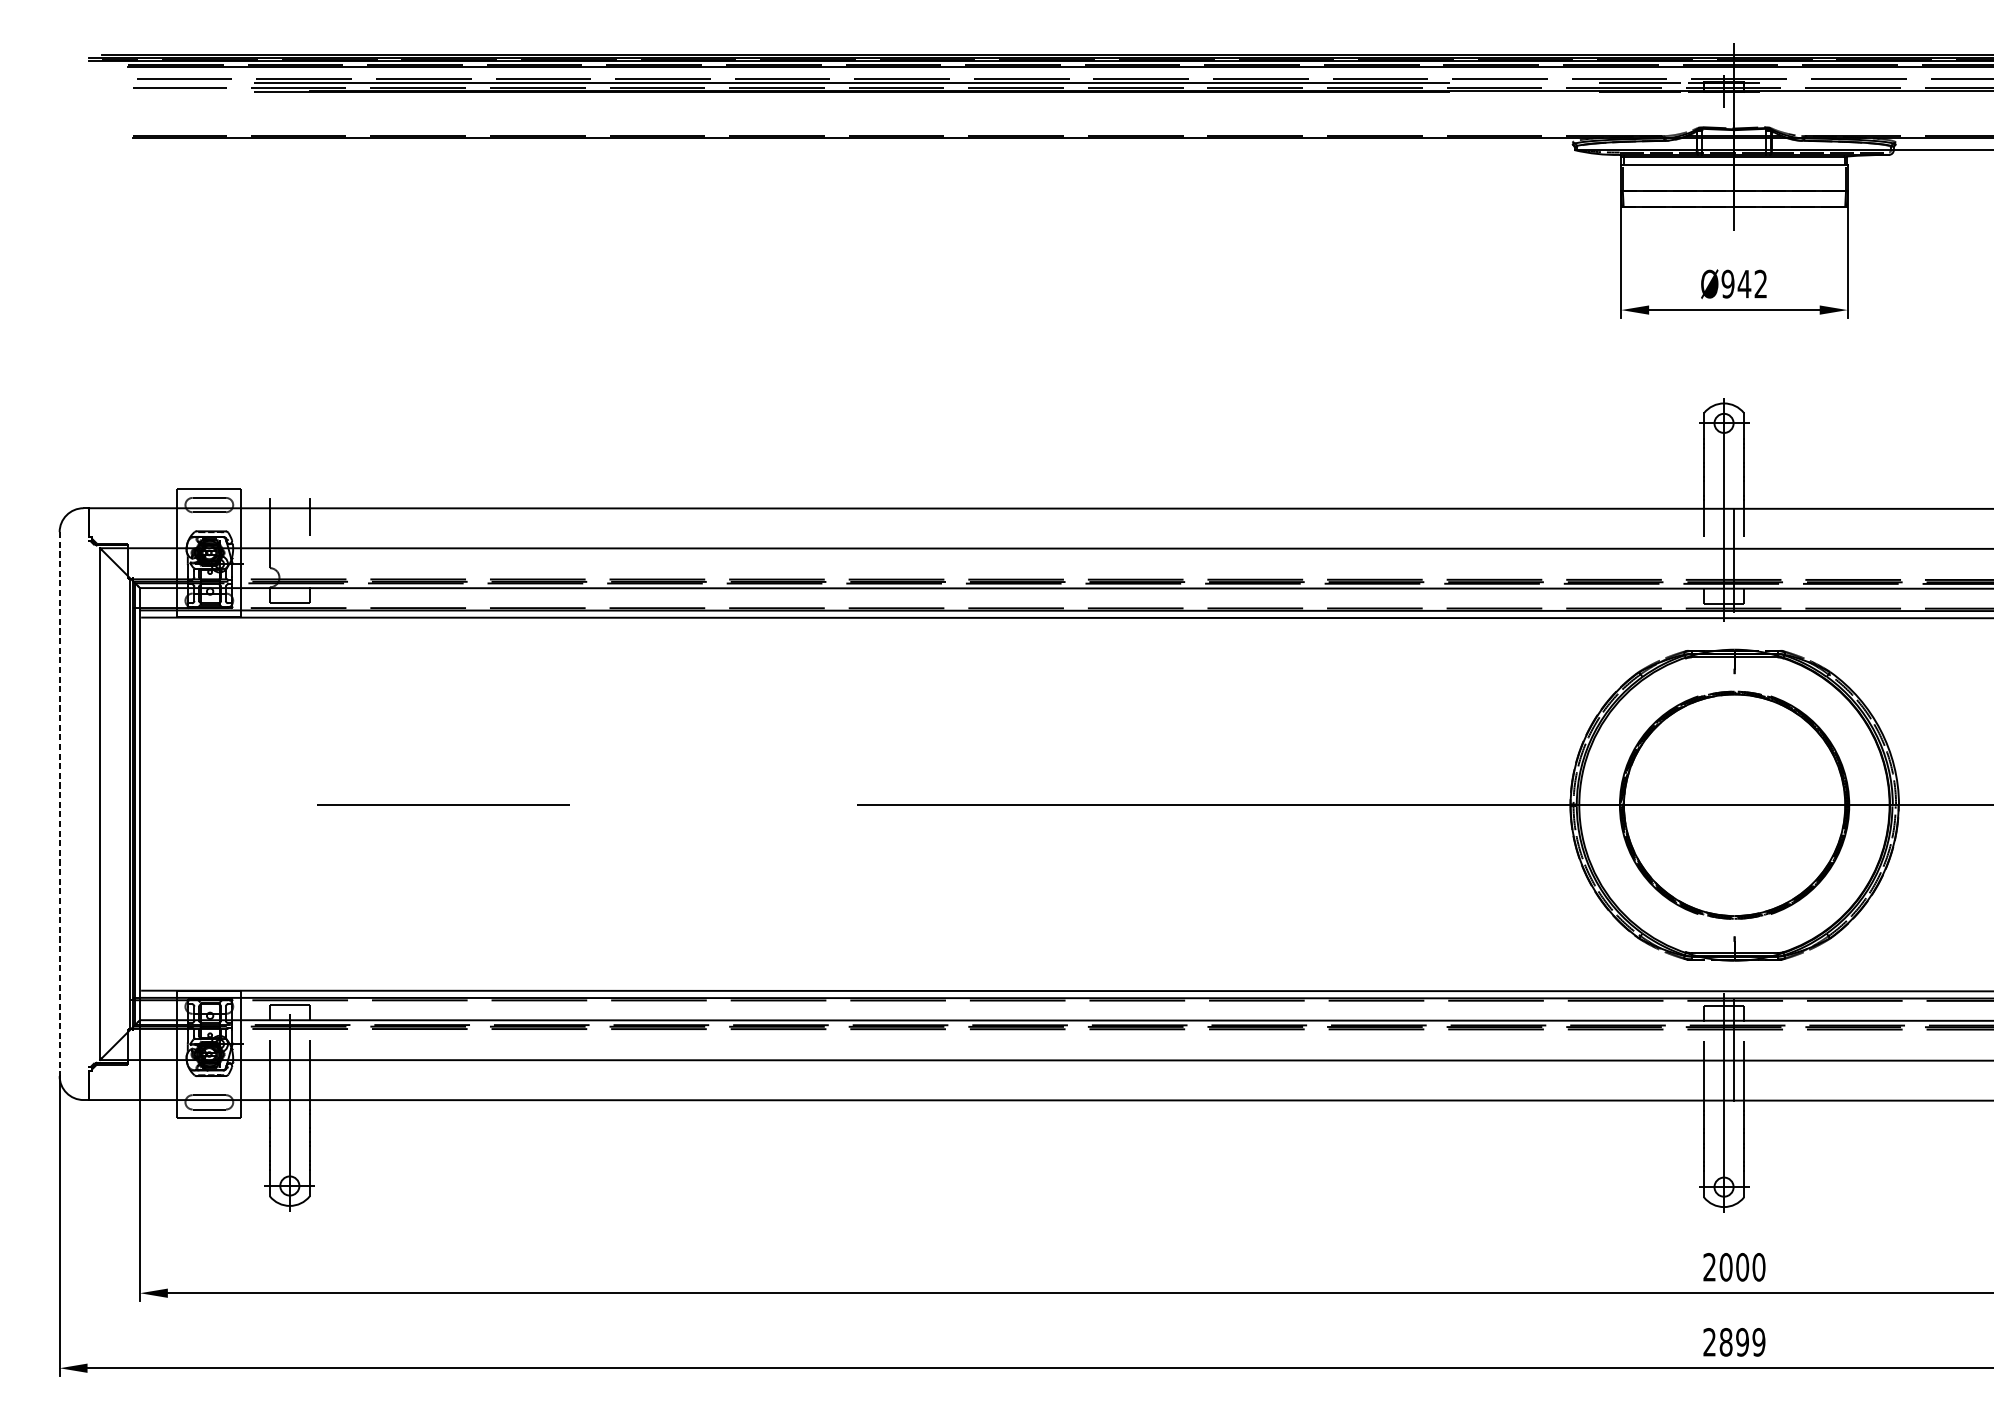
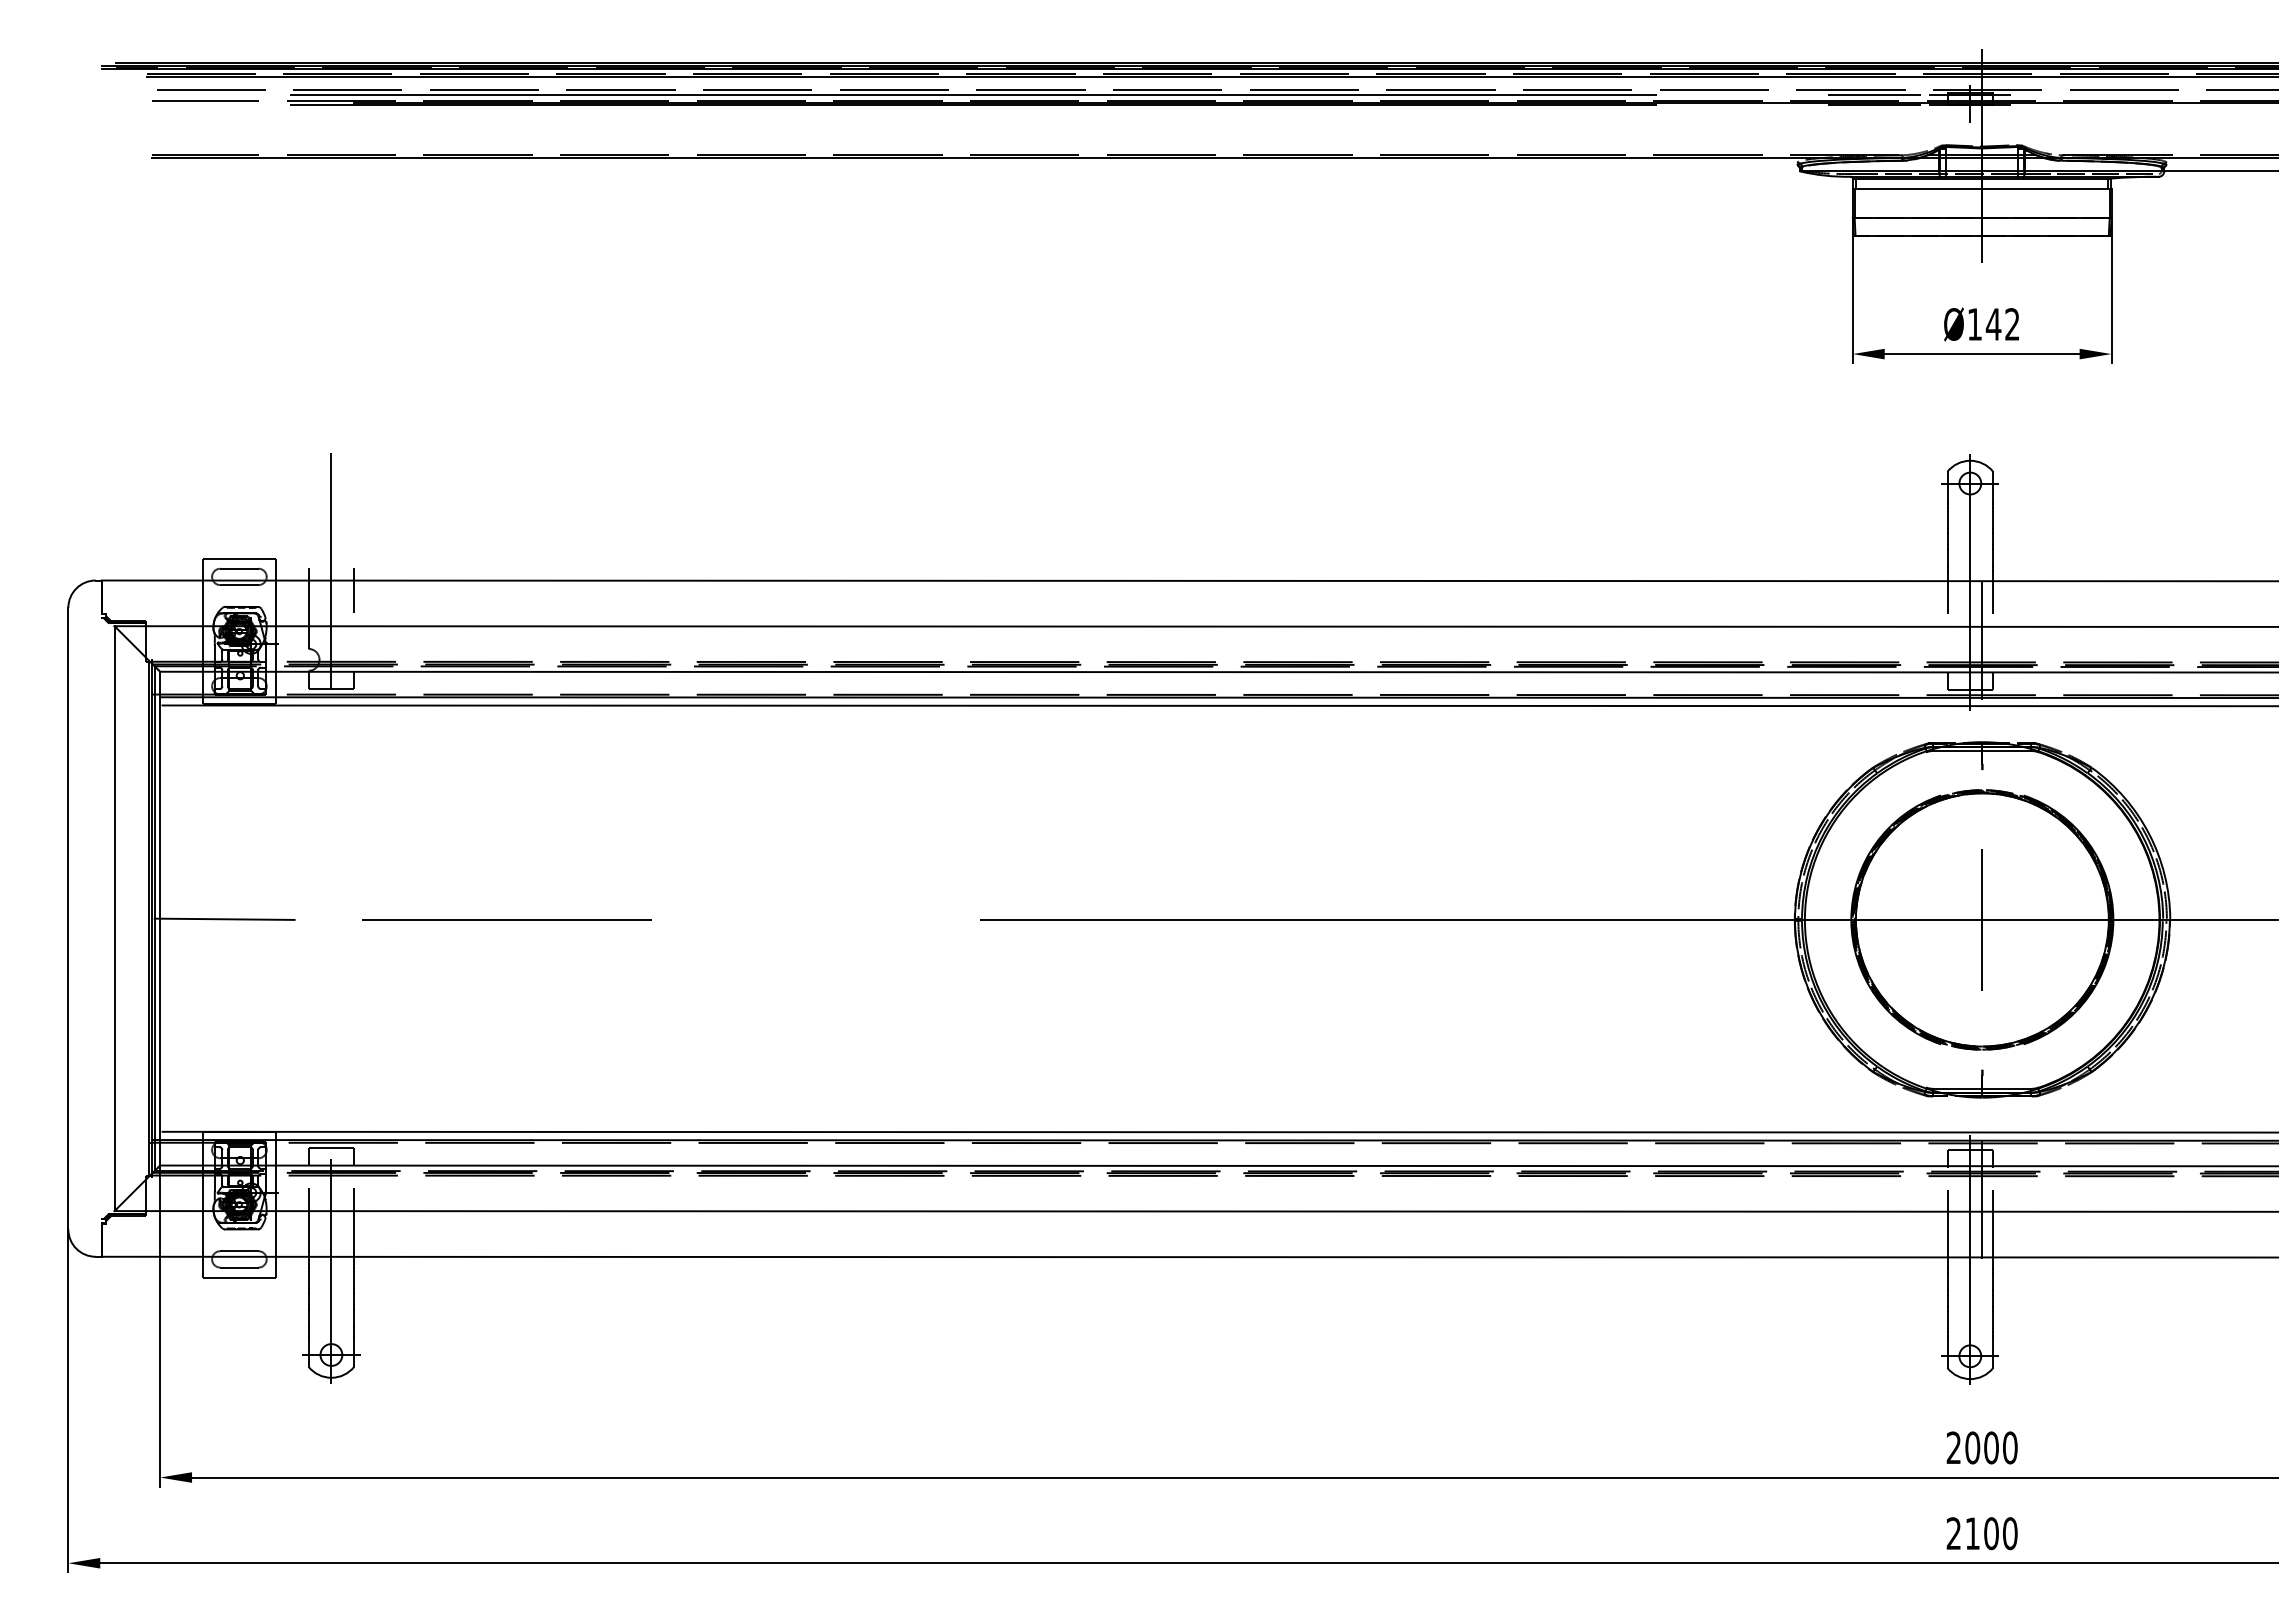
text: (1727, 284) -> (1974, 324), Ø942 -> Ø142
line: (289, 500) -> (331, 571), added
line: (59, 804) -> (68, 918), dashed -> solid
line: (196, 804) -> (224, 918), added
line: (1734, 804) -> (1982, 919), added
text: (1742, 1342) -> (1991, 1533), 2899 -> 2100

